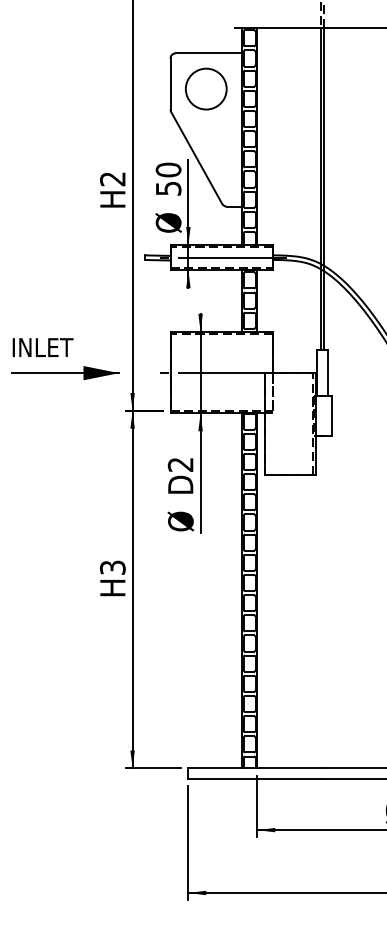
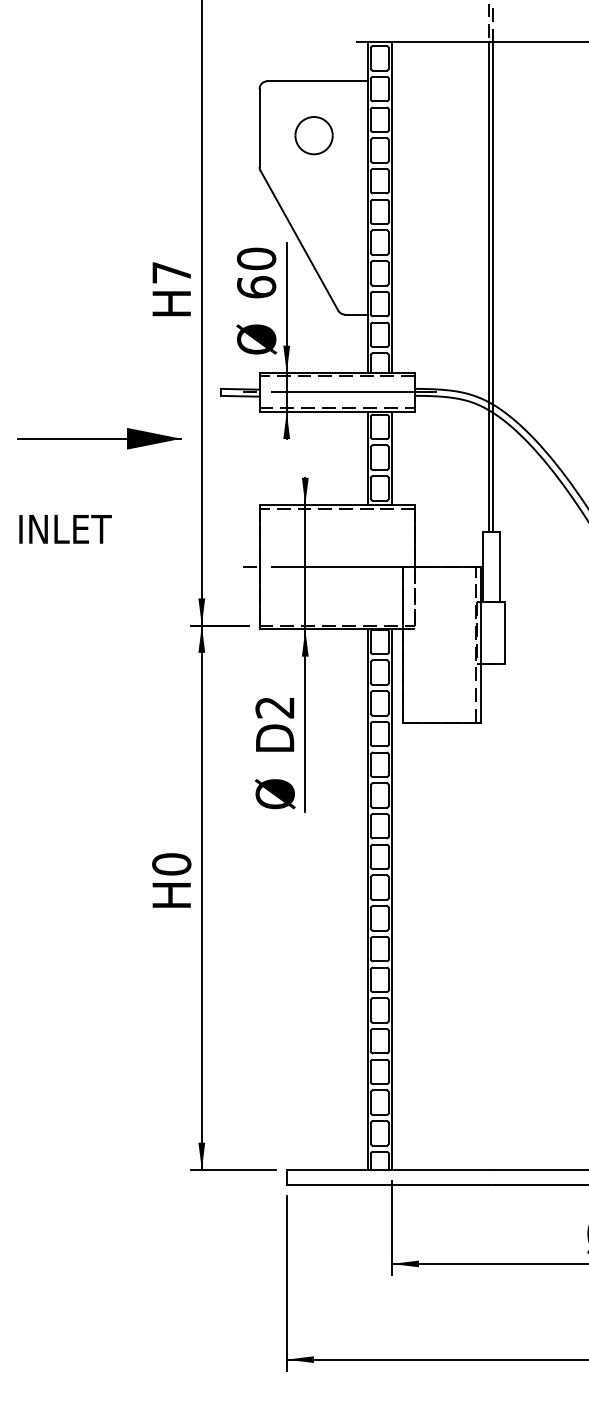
part: (206, 88) -> (314, 134), size x0.6
text: (112, 179) -> (171, 273), H2 -> H7
text: (168, 188) -> (256, 287), 50 -> 60
part: (65, 373) -> (99, 439), moved
text: (112, 567) -> (171, 864), H3 -> H0

